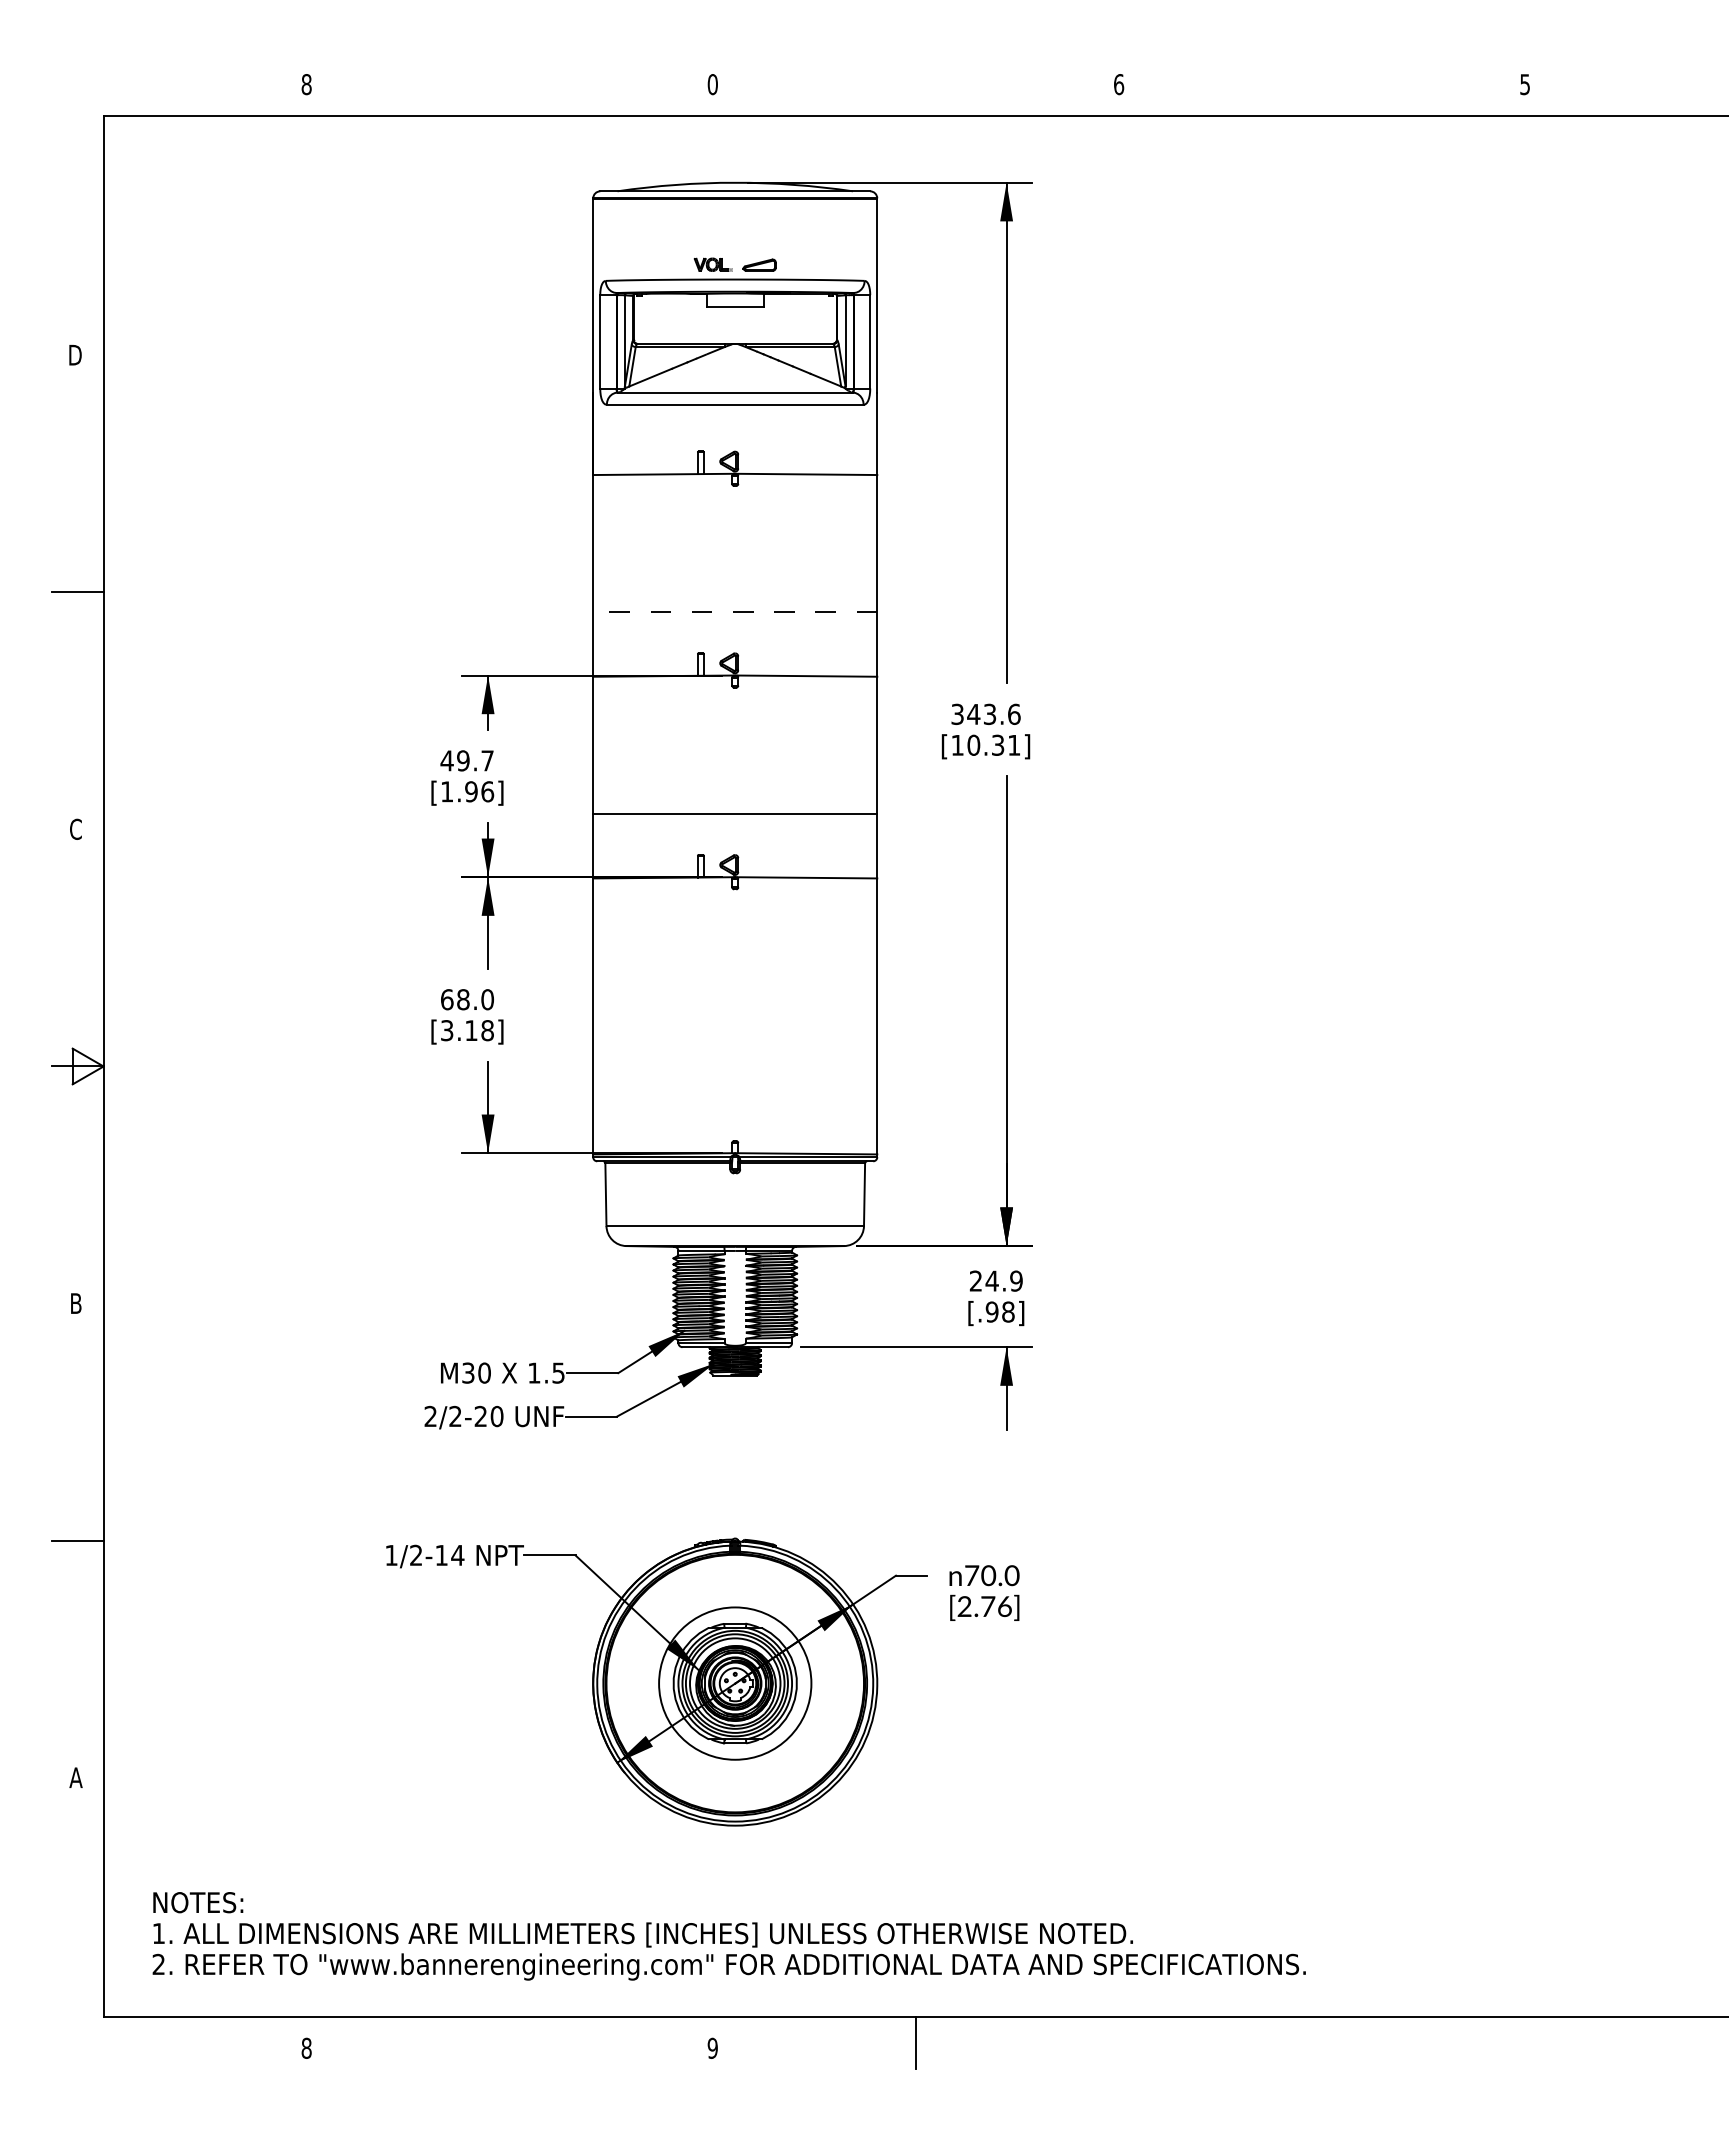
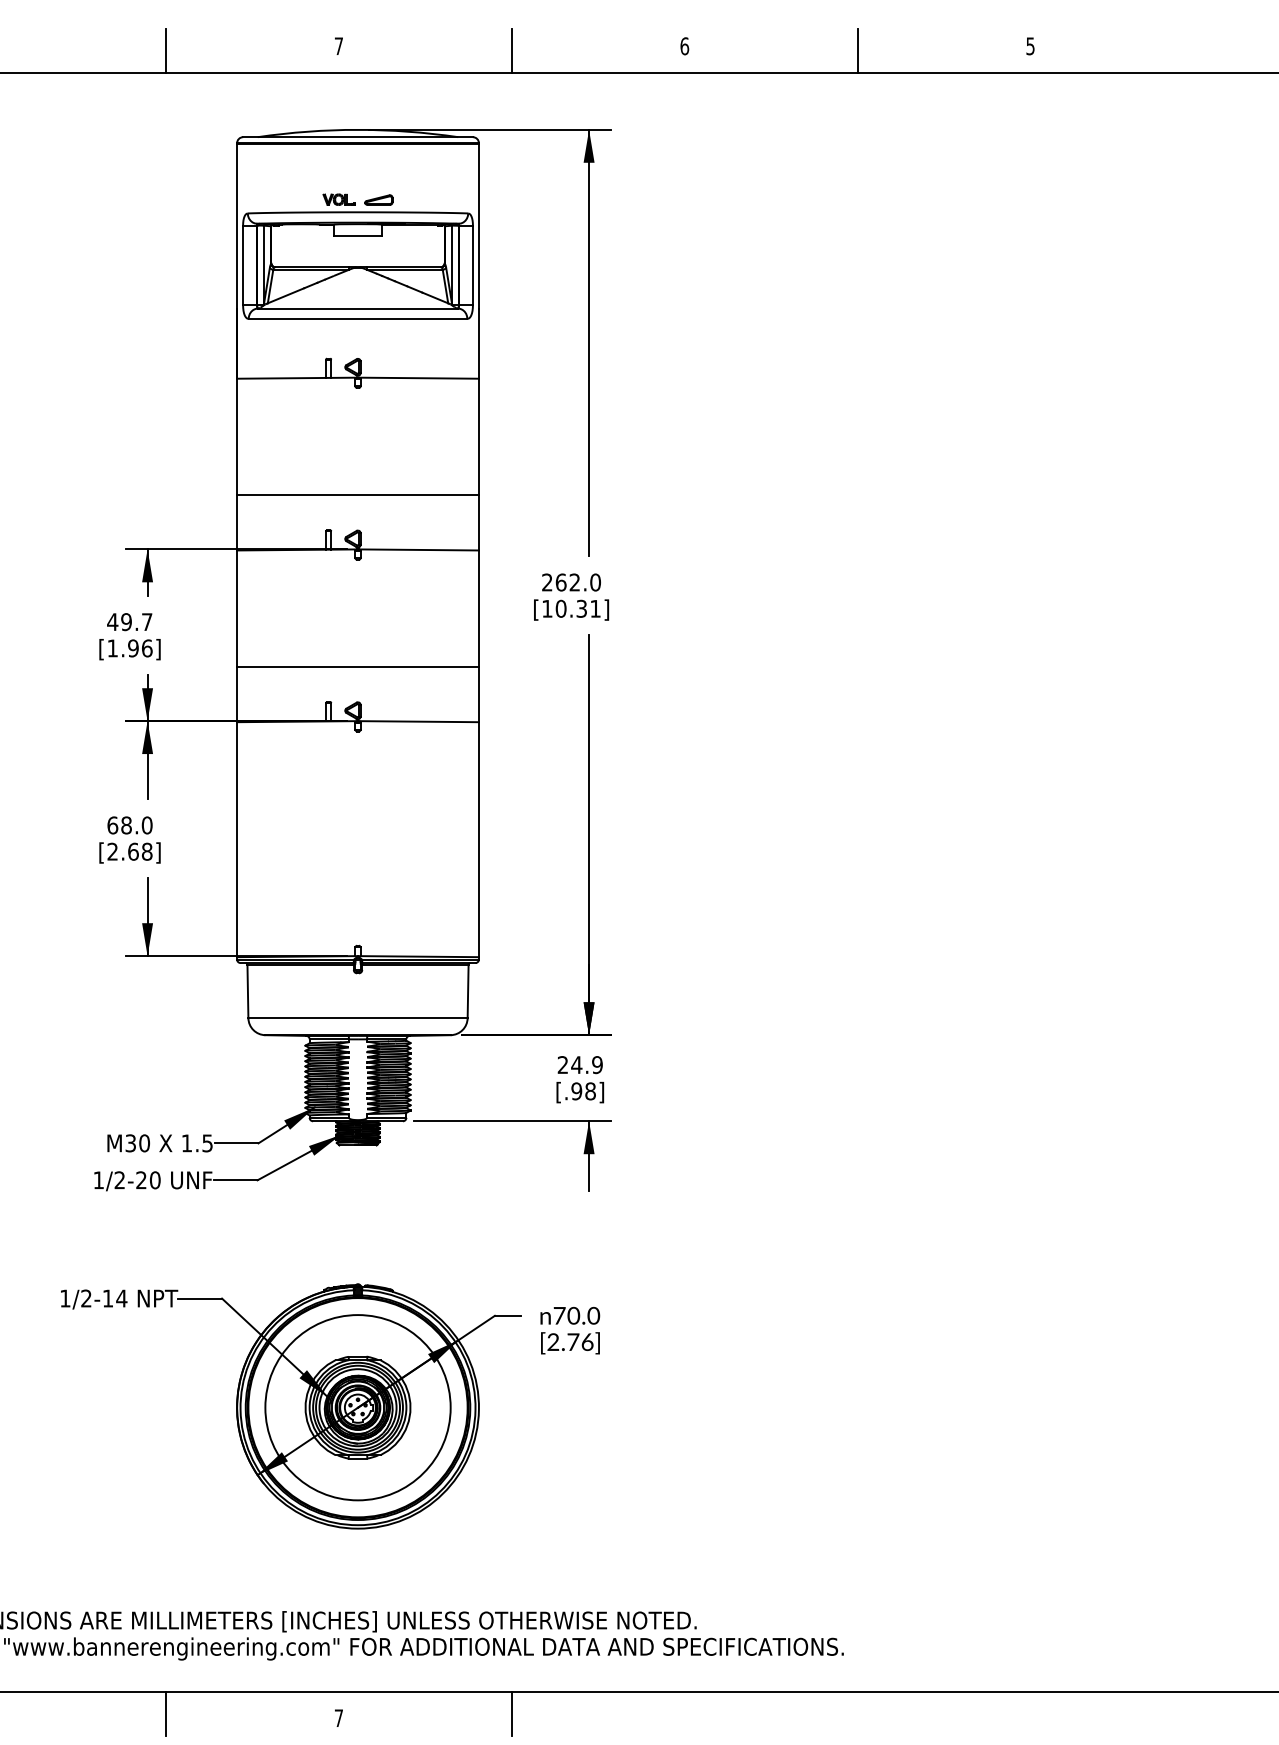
text: (712, 84) -> (338, 46), 0 -> 7
line: (509, 89) -> (165, 50), added
line: (915, 89) -> (511, 50), added
line: (1322, 89) -> (858, 50), added
line: (734, 611) -> (357, 494), dashed -> solid
text: (985, 714) -> (571, 582), 343.6 -> 262.0
text: (459, 1030) -> (123, 851), [3.18] -> [2.68]
text: (430, 1415) -> (98, 1179), 2/2-20 -> 1/2-20
circle: (735, 1683) -> (358, 1407), size x1.43
line: (509, 2043) -> (165, 1714), added
text: (712, 2047) -> (338, 1717), 9 -> 7

